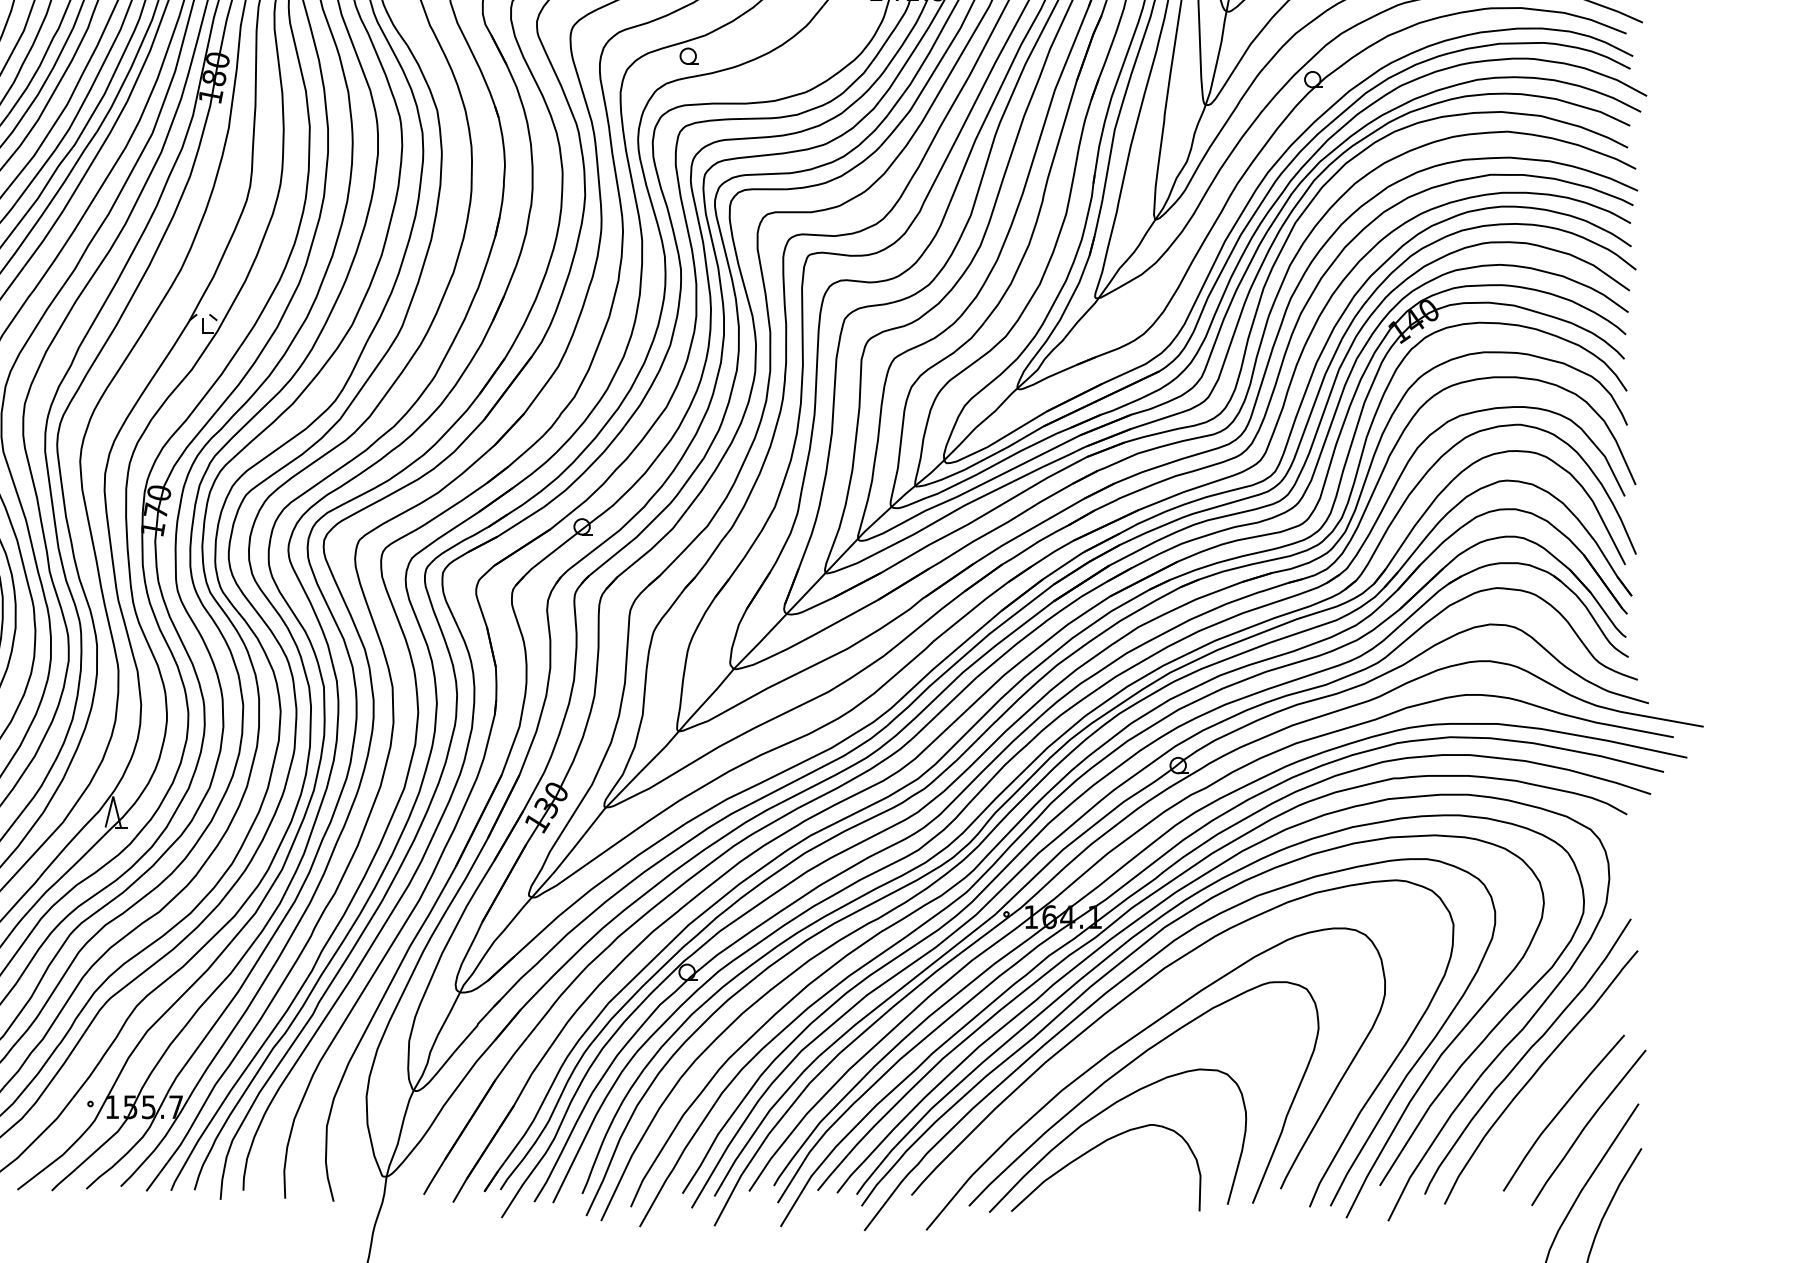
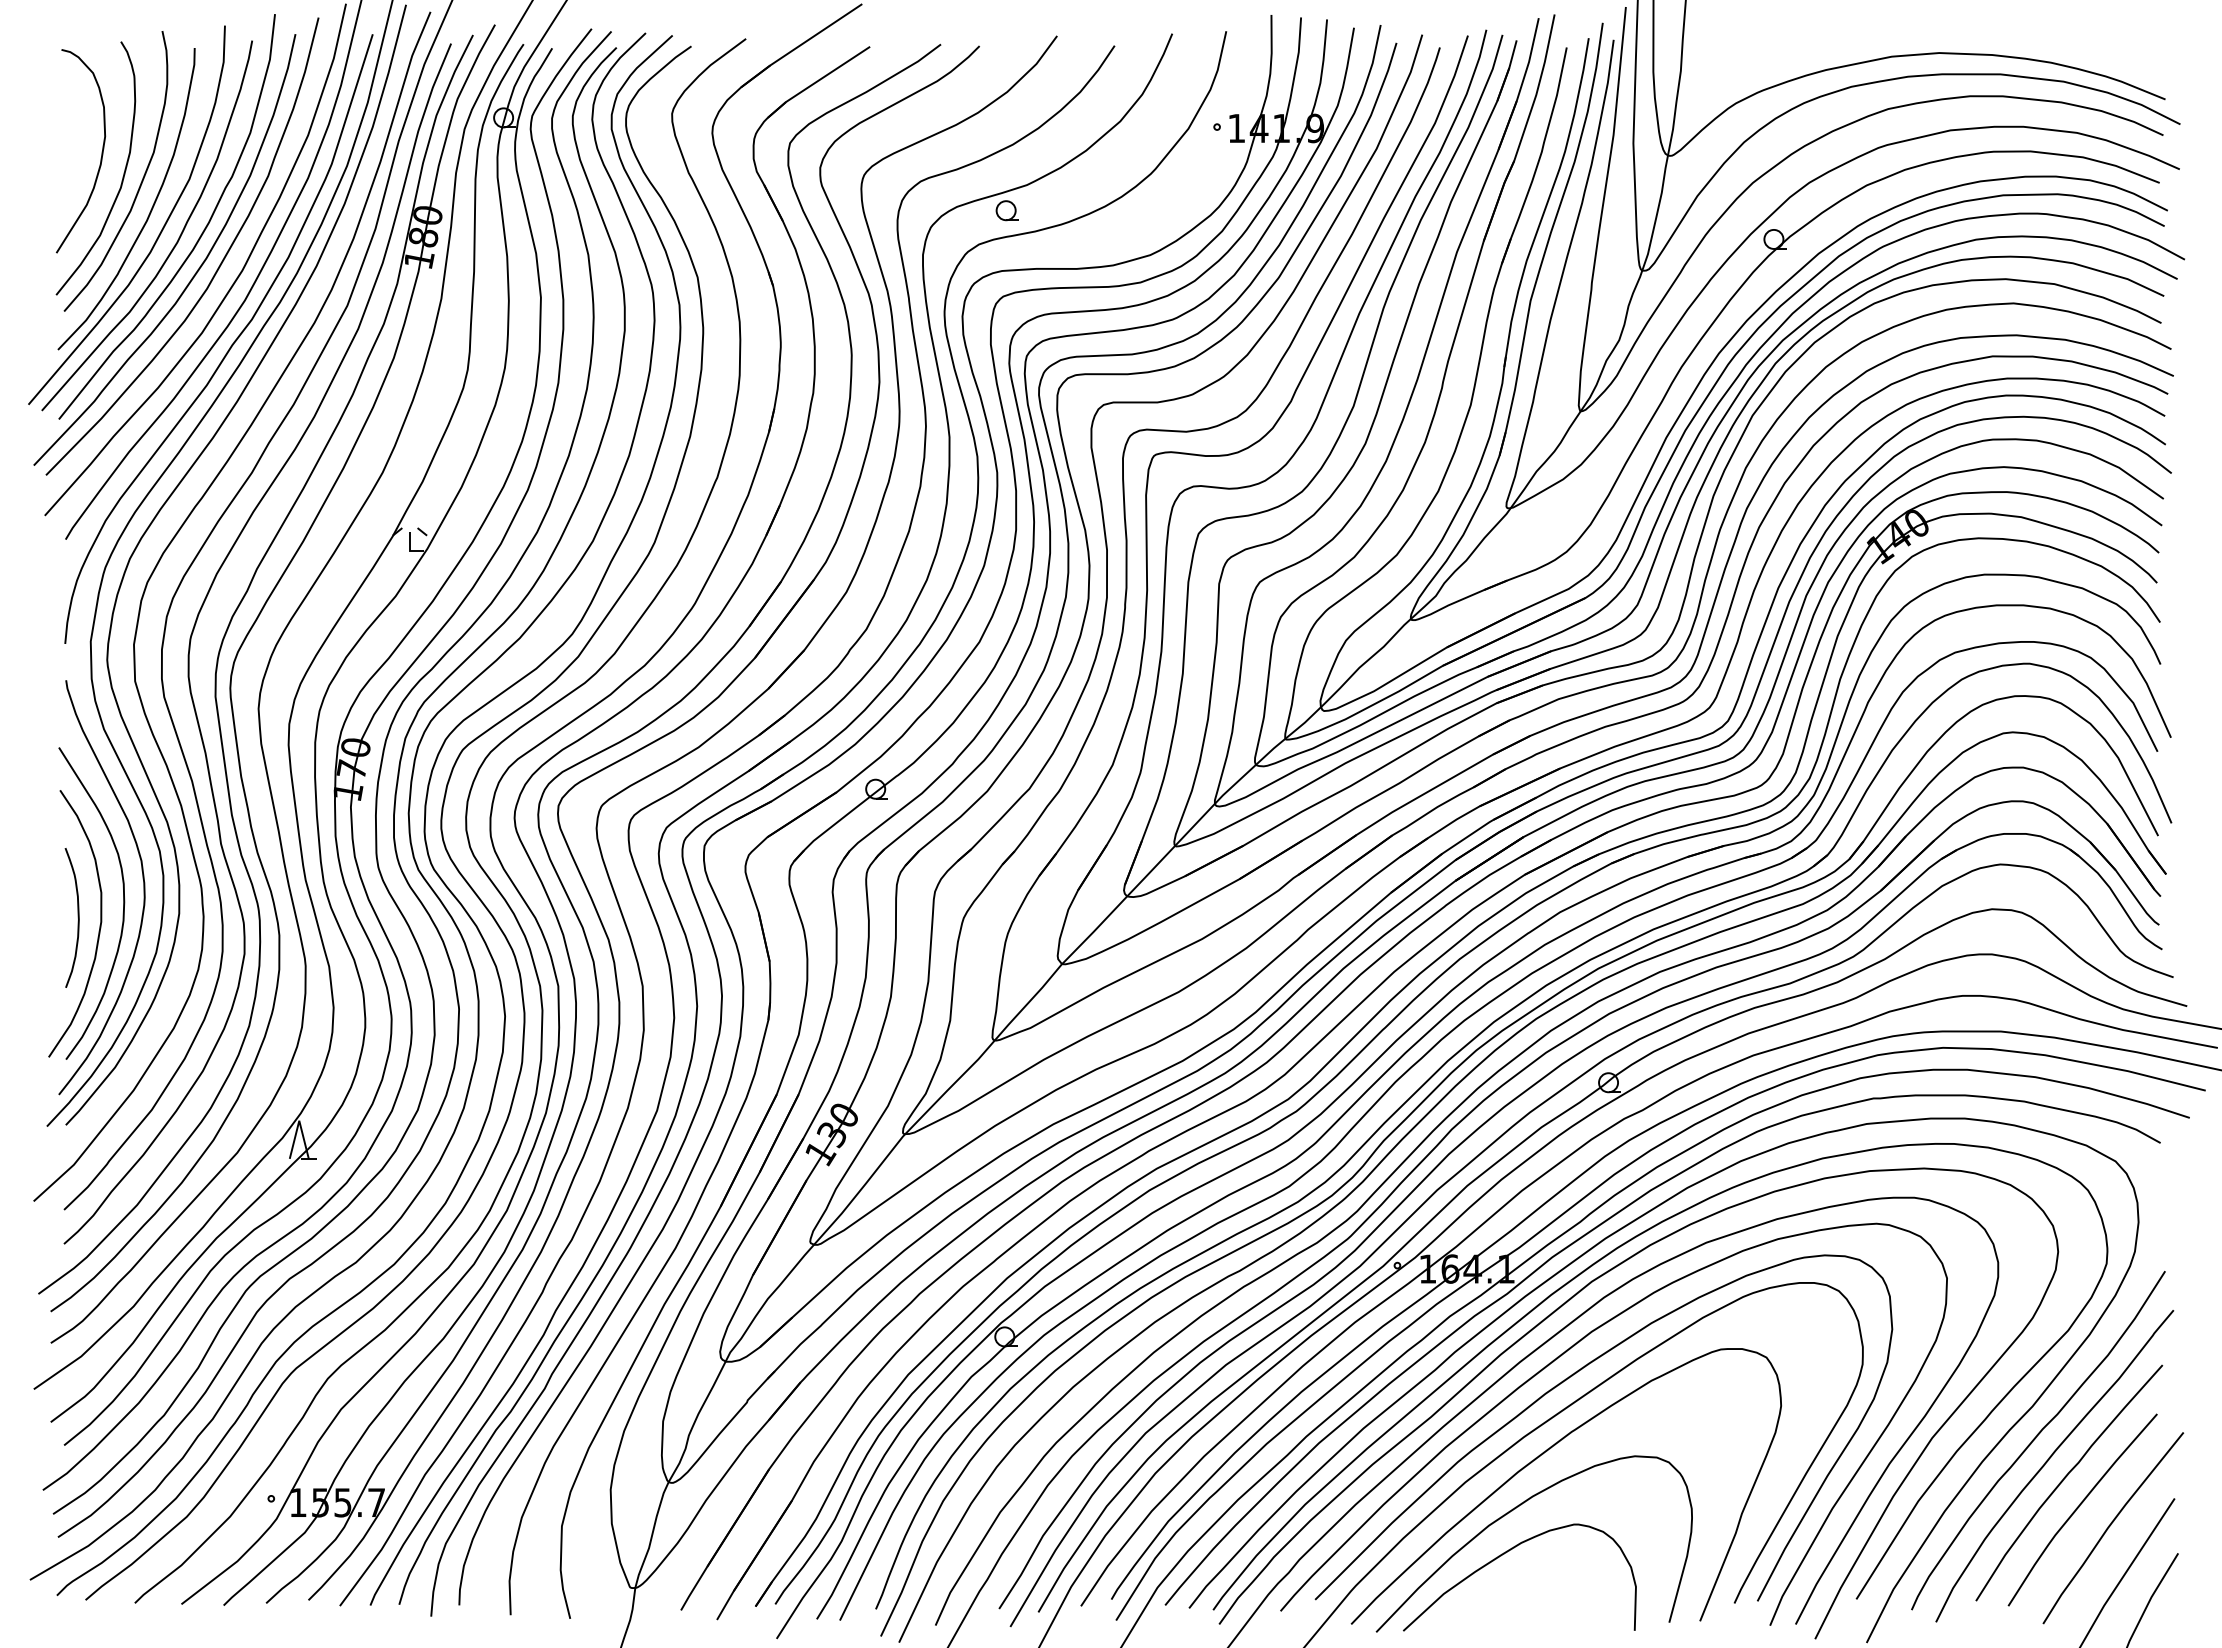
curve: (1146, 1006) -> (1569, 1378), added
curve: (1549, 1087) -> (2065, 1478), added

